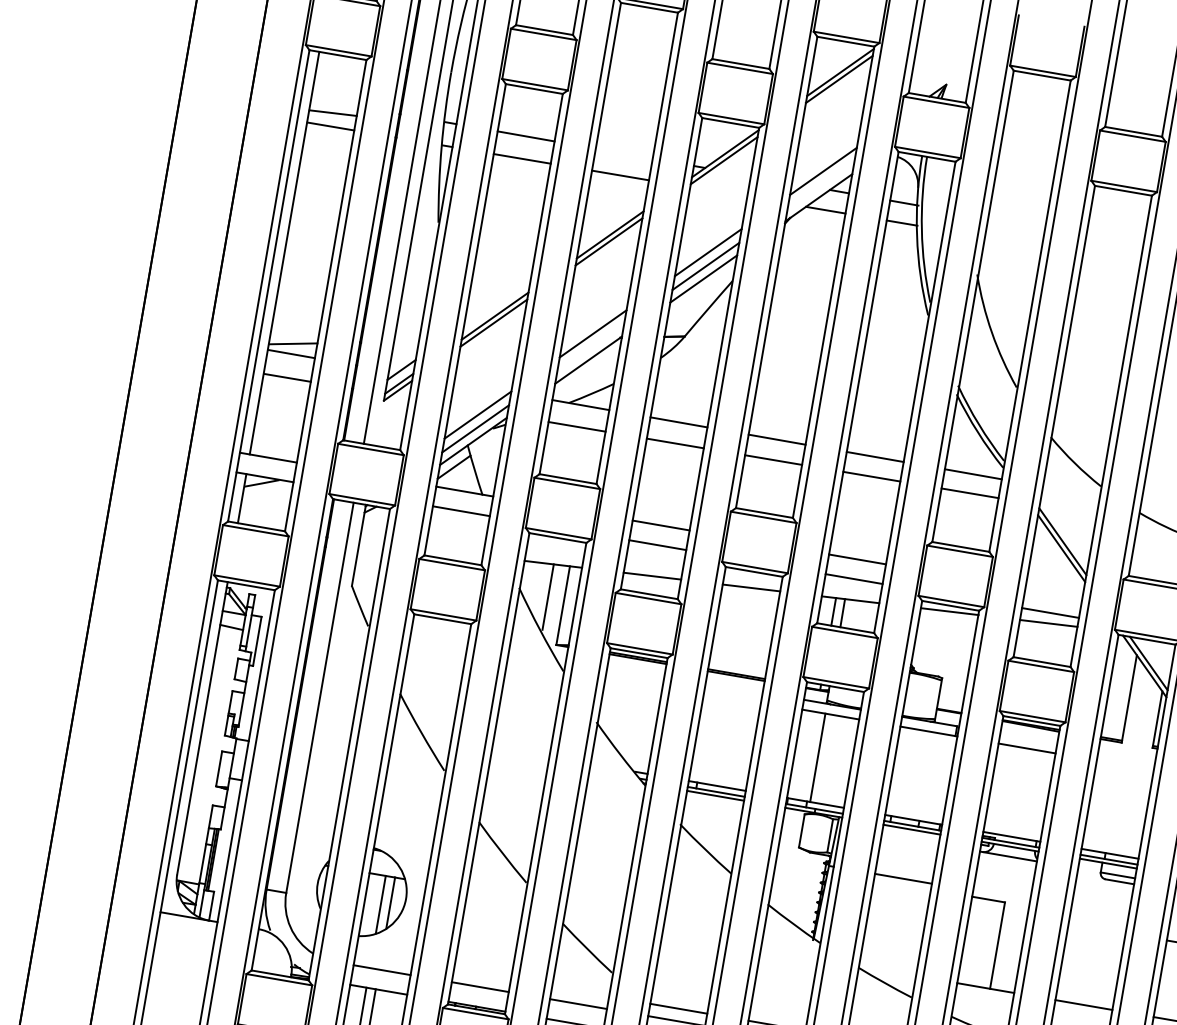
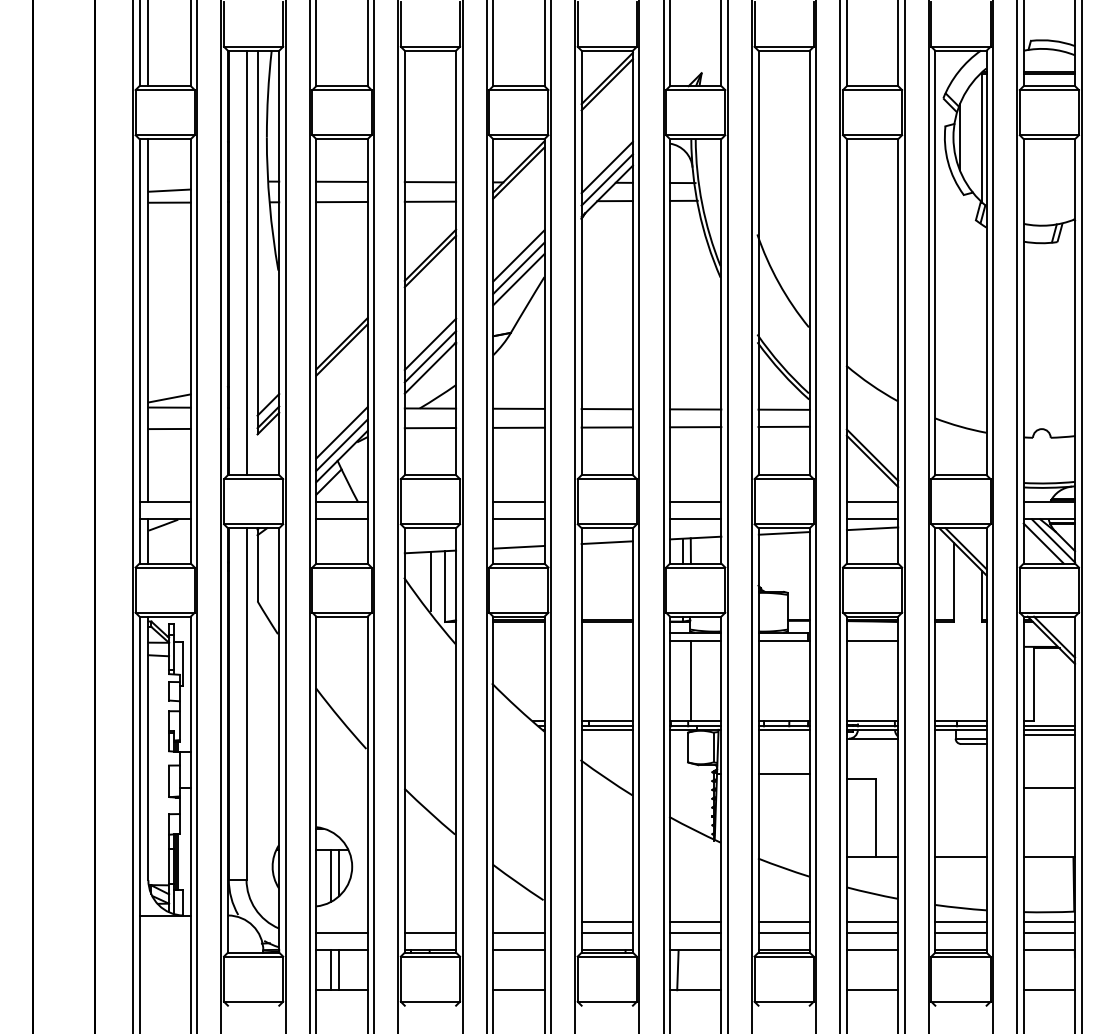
line: (624, 154) -> (430, 182), added
line: (820, 184) -> (606, 179), added
line: (590, 347) -> (430, 356), added
line: (1053, 593) -> (872, 501), added

